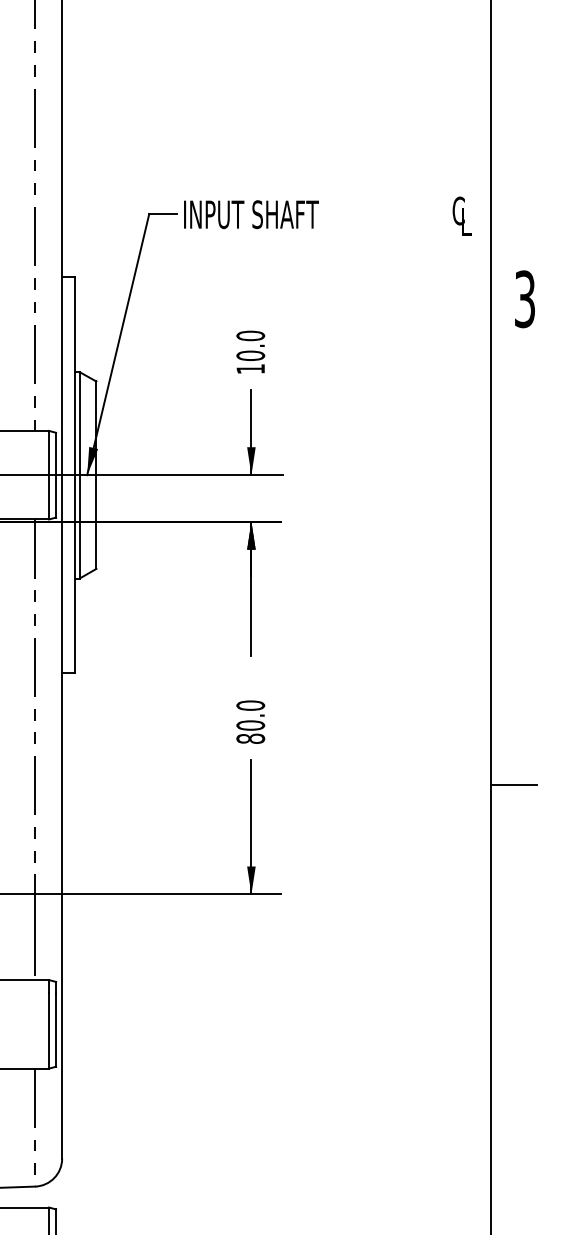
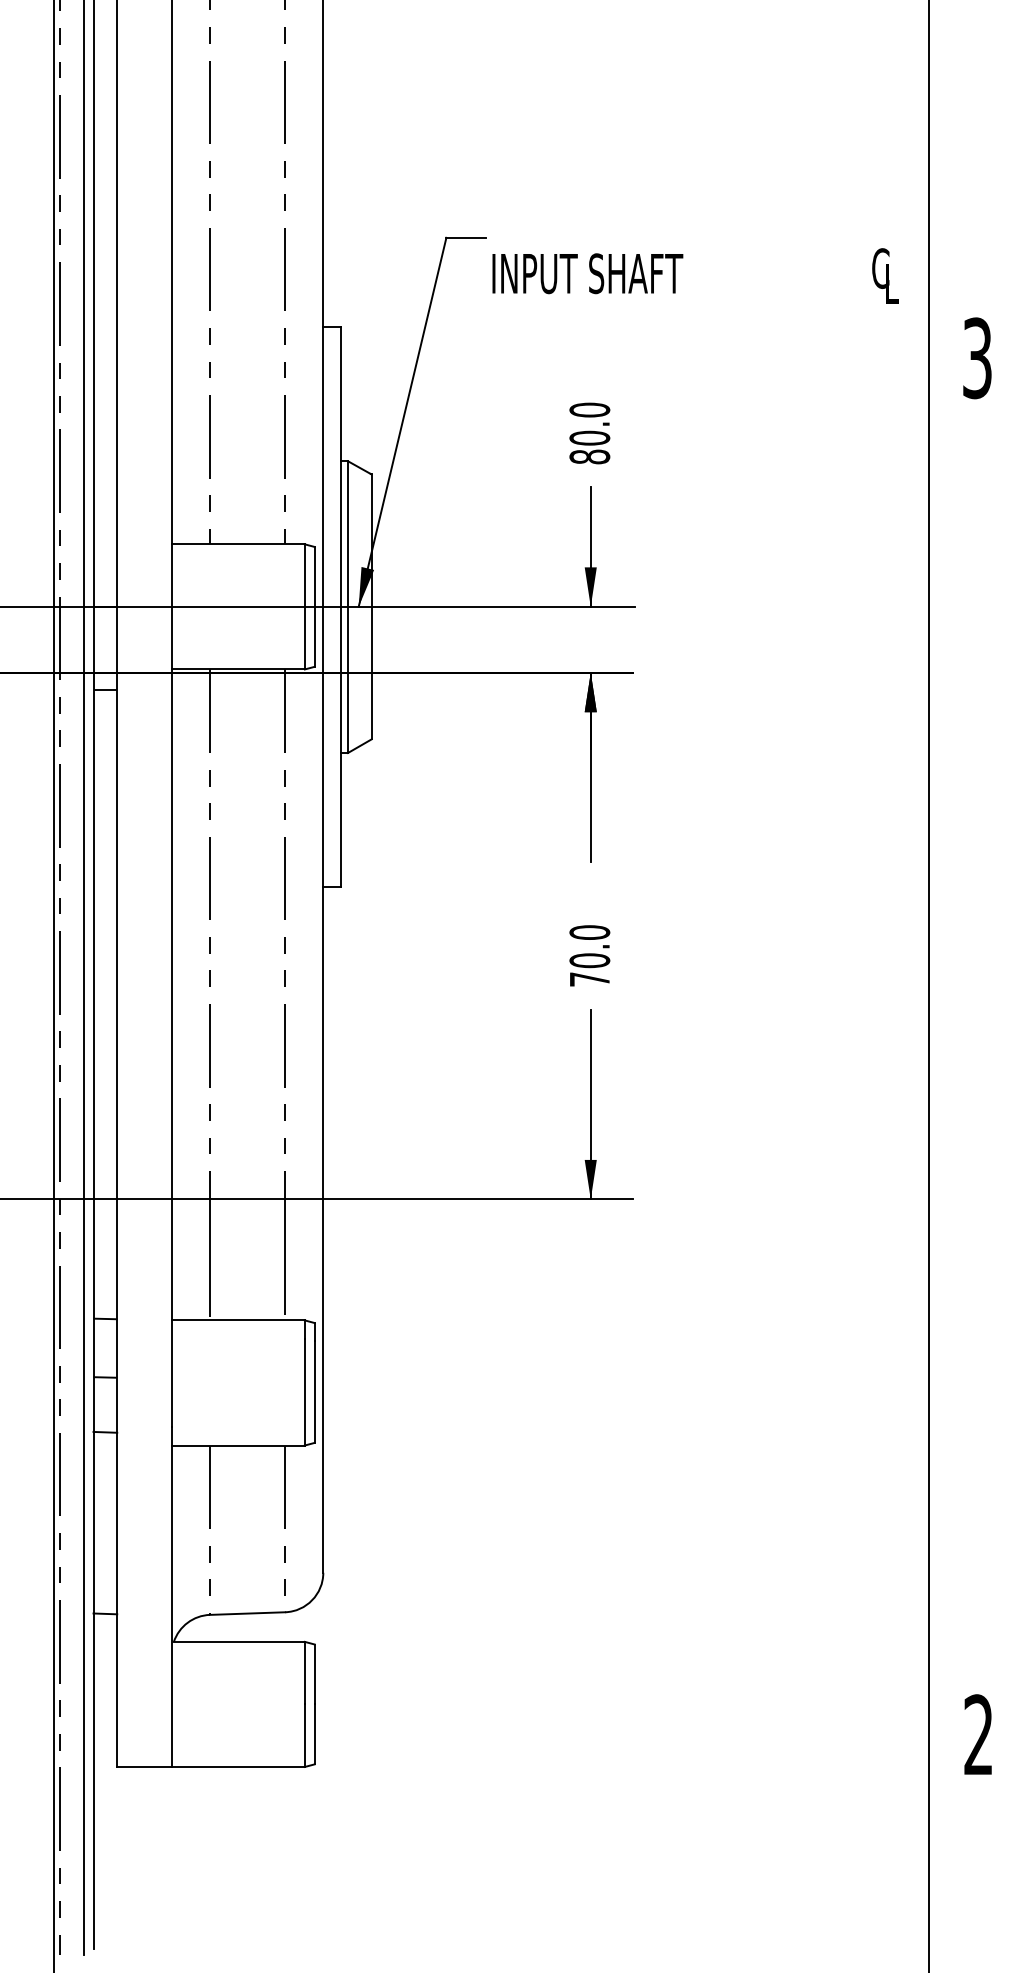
text: (327, 215) -> (695, 275), moved
text: (250, 368) -> (589, 456), 10.0 -> 80.0
text: (250, 738) -> (589, 979), 80.0 -> 70.0
line: (514, 785) -> (962, 1045), removed

